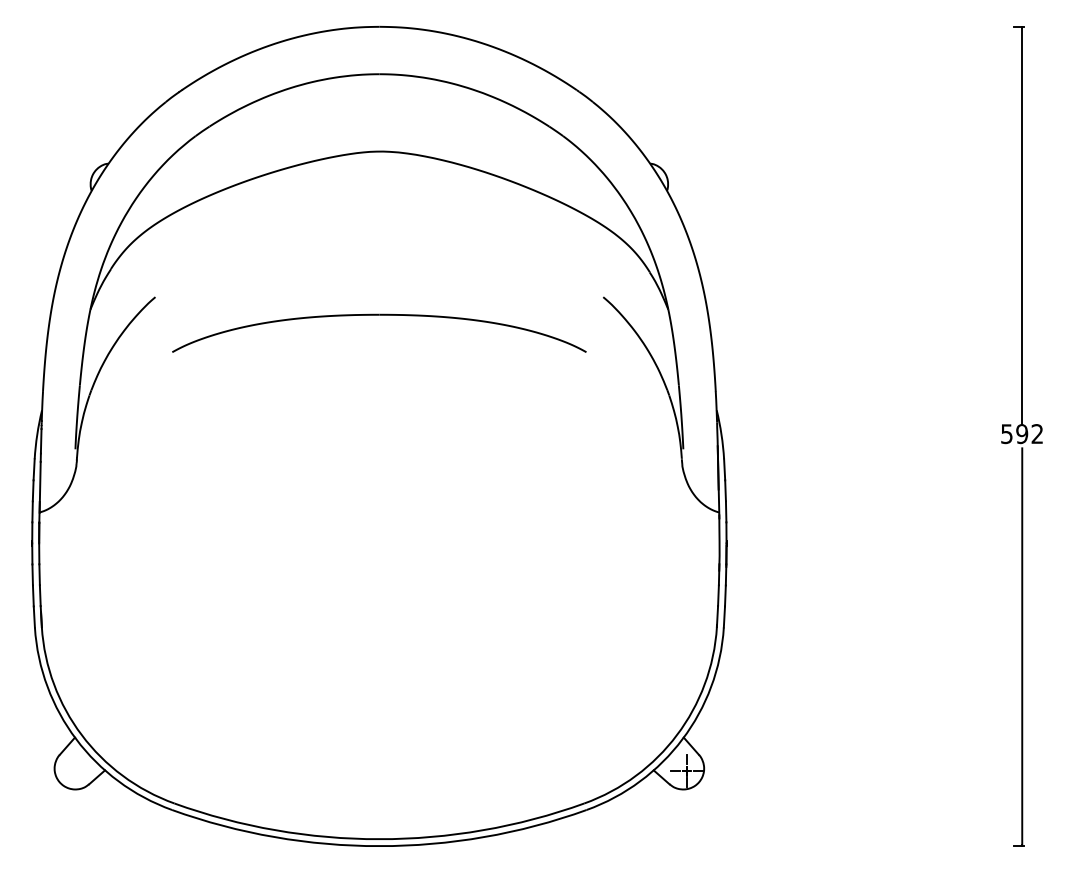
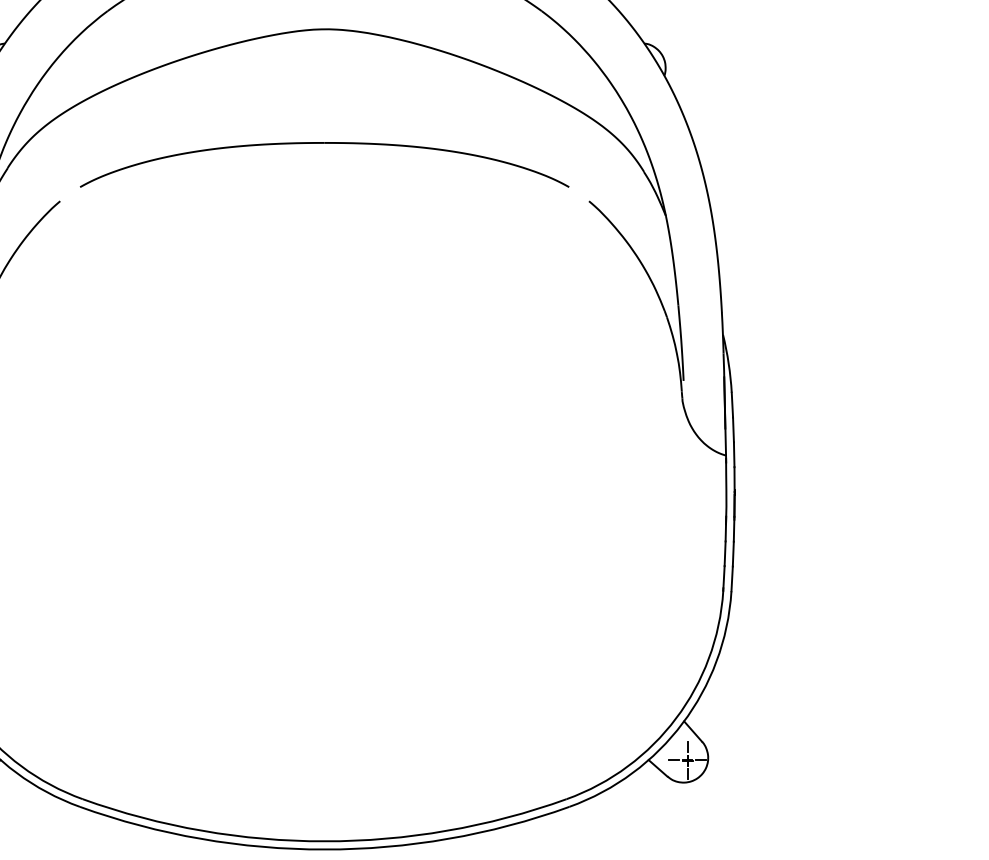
part: (379, 315) -> (324, 143), moved

